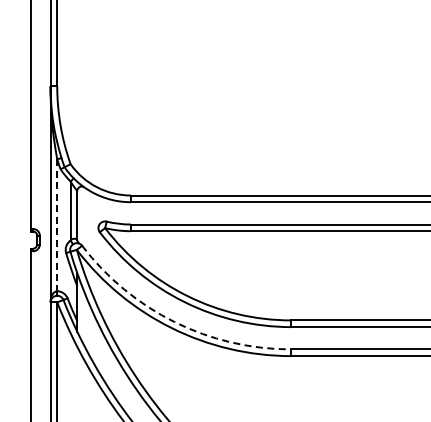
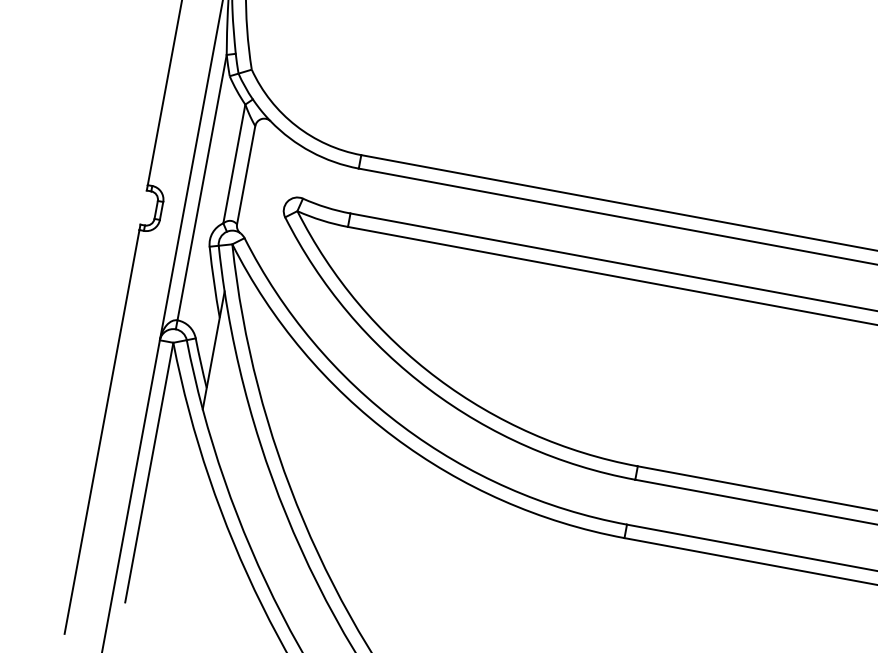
line: (57, 225) -> (202, 188), dashed -> solid
arc: (174, 322) -> (401, 426), dashed -> solid

